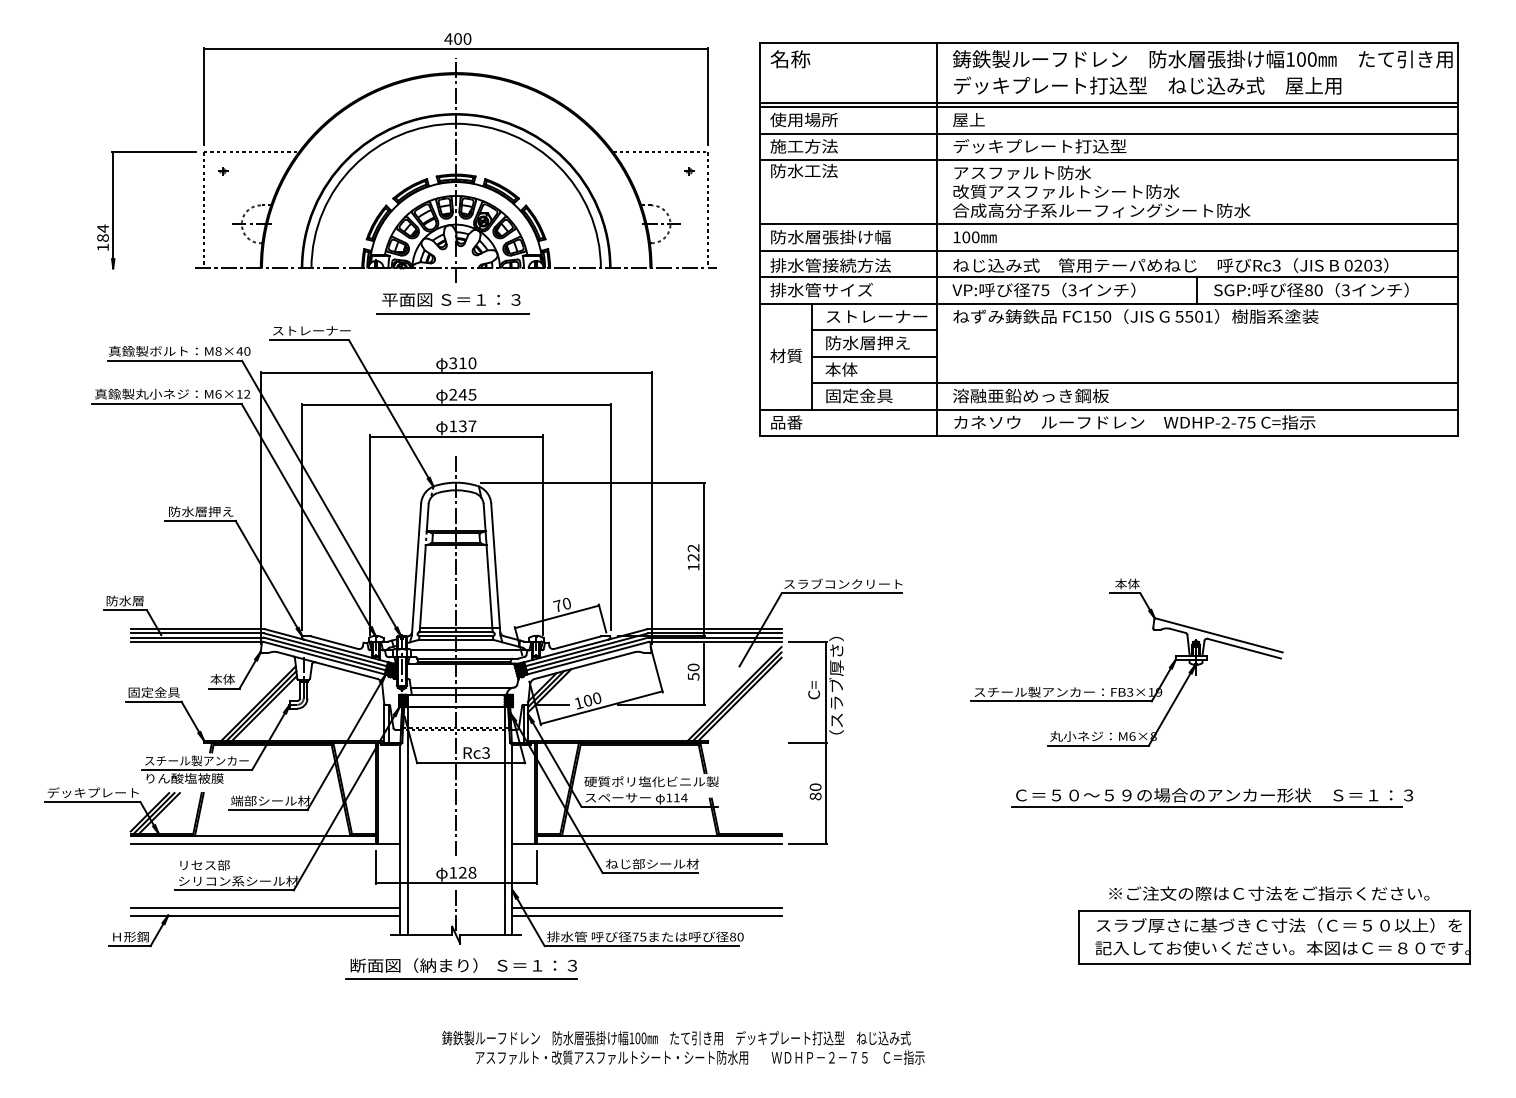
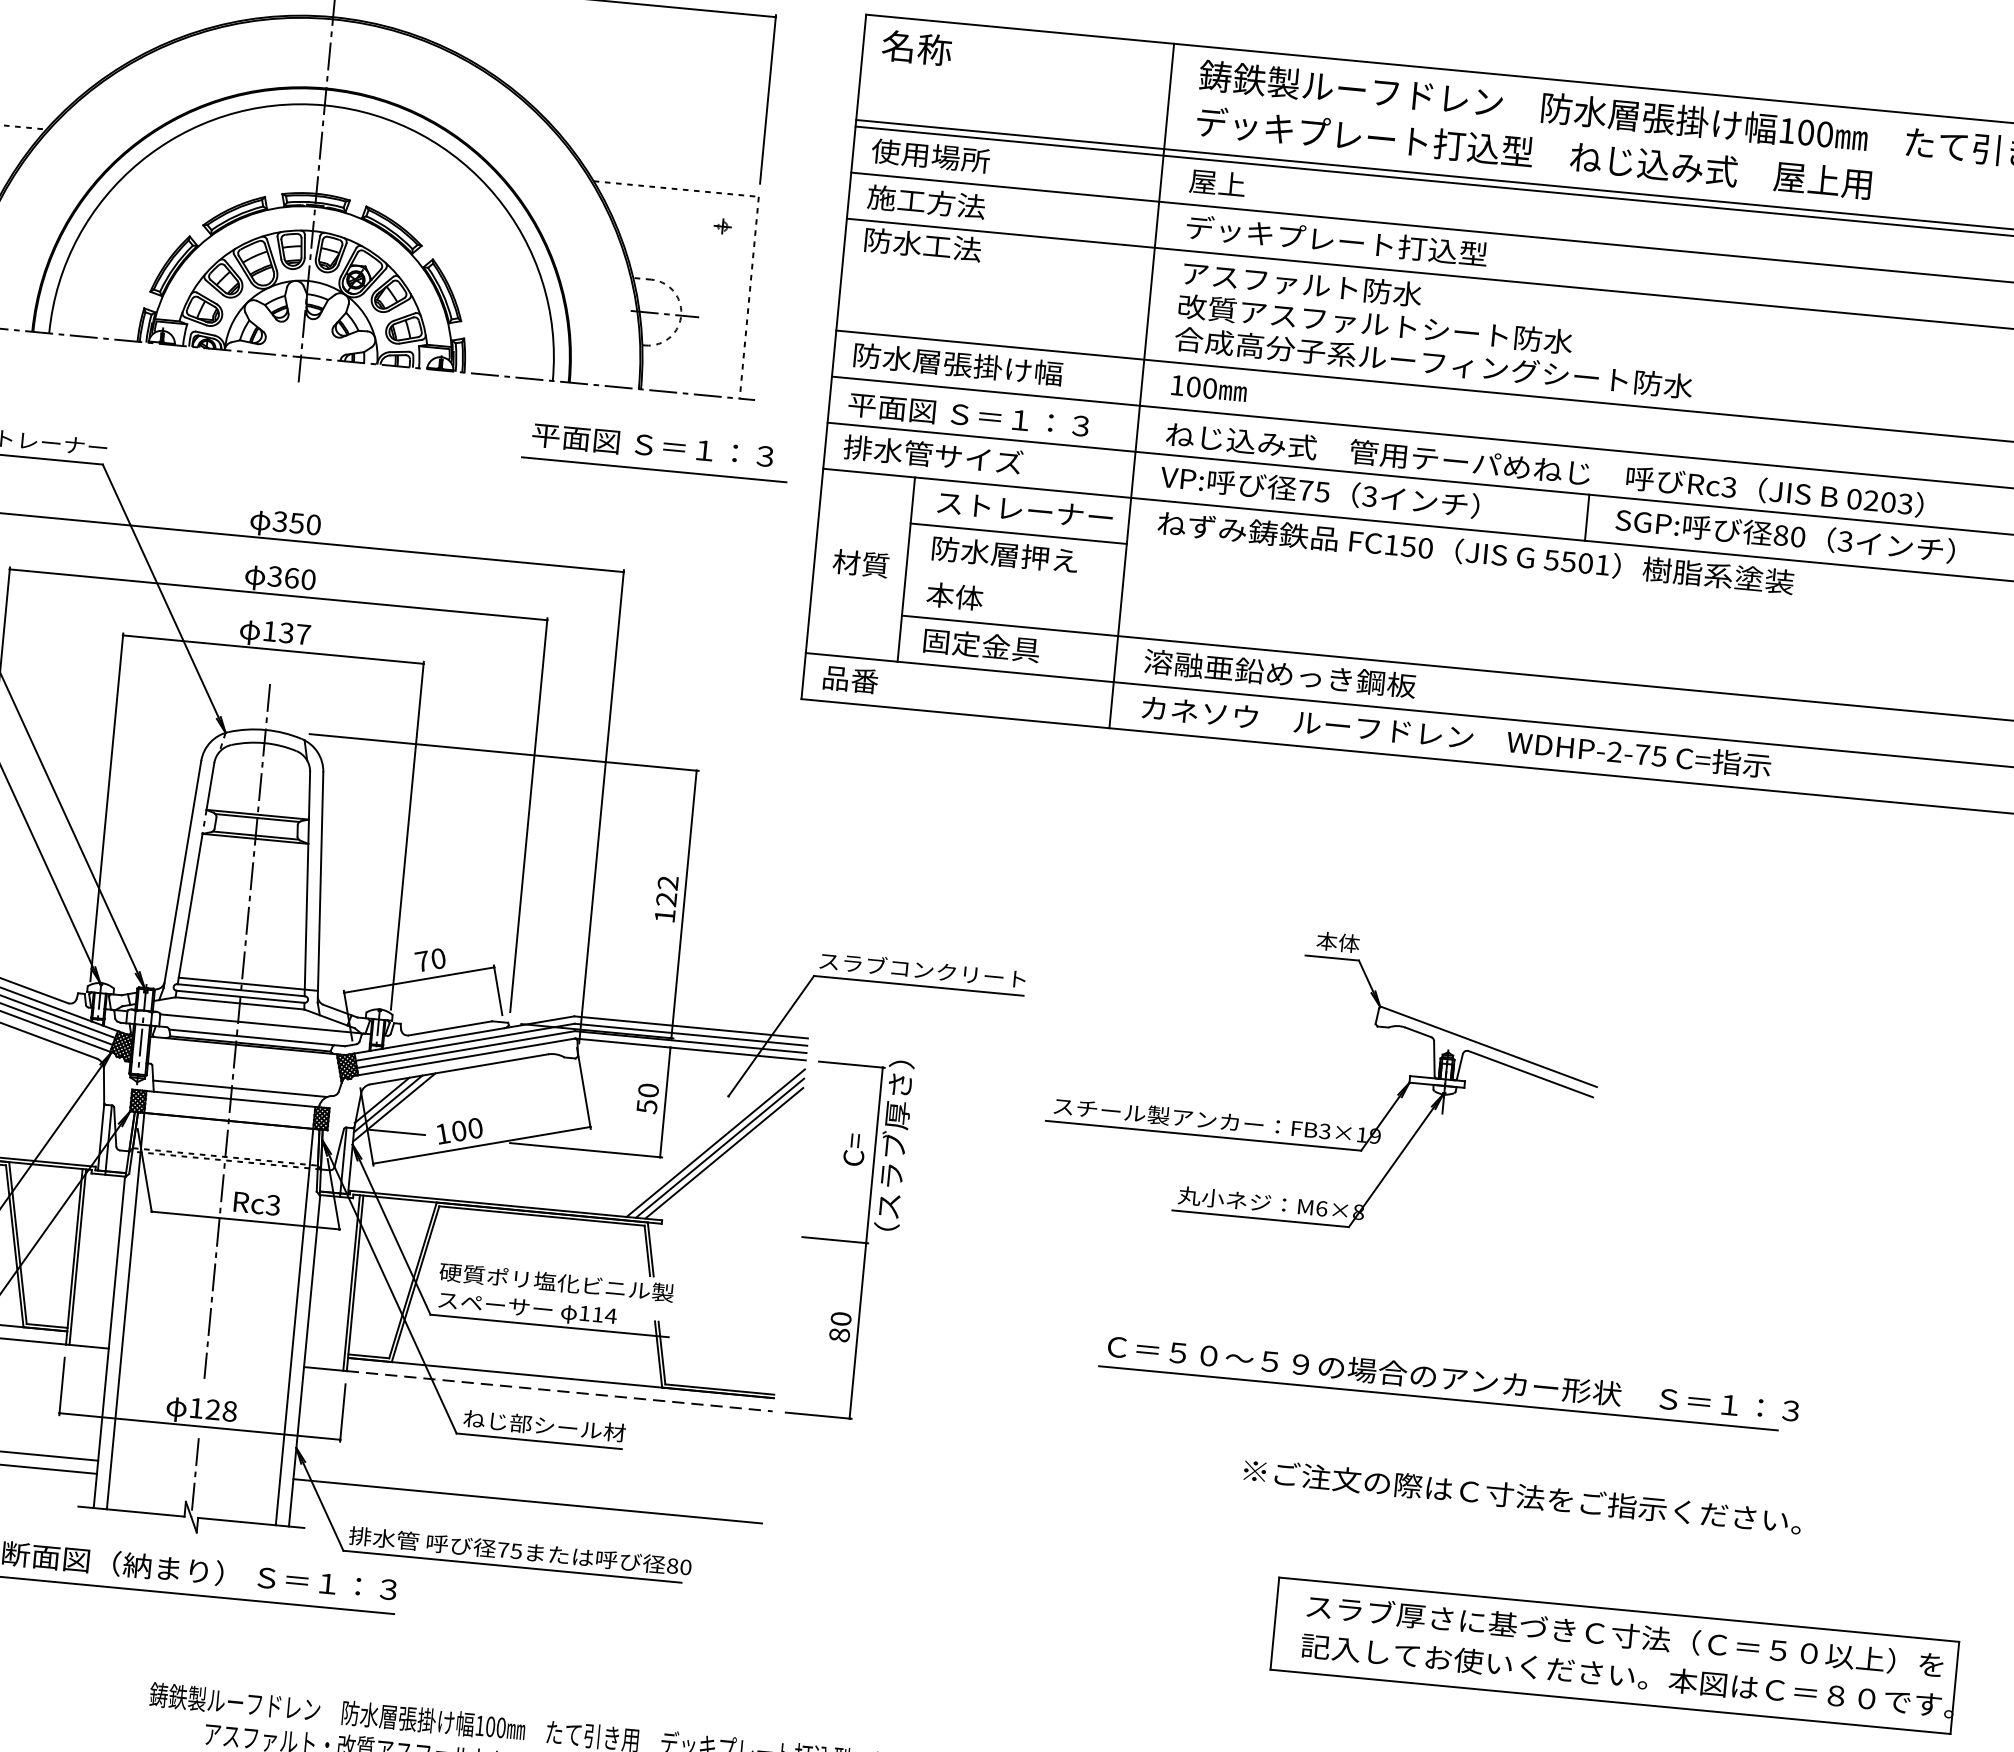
text: (839, 265) -> (968, 415), 排水管接続方法 -> 平面図 Ｓ＝１：３
part: (452, 303) -> (654, 452), moved
line: (874, 356) -> (1014, 579), removed
text: (462, 363) -> (296, 523), 310 -> 350
text: (462, 394) -> (291, 577), 245 -> 360
part: (1127, 688) -> (1321, 1124), moved
part: (1212, 797) -> (1449, 1382), moved
line: (659, 843) -> (560, 1391), solid -> dashed
text: (1269, 893) -> (1522, 1496), moved
line: (646, 915) -> (525, 1514), removed

